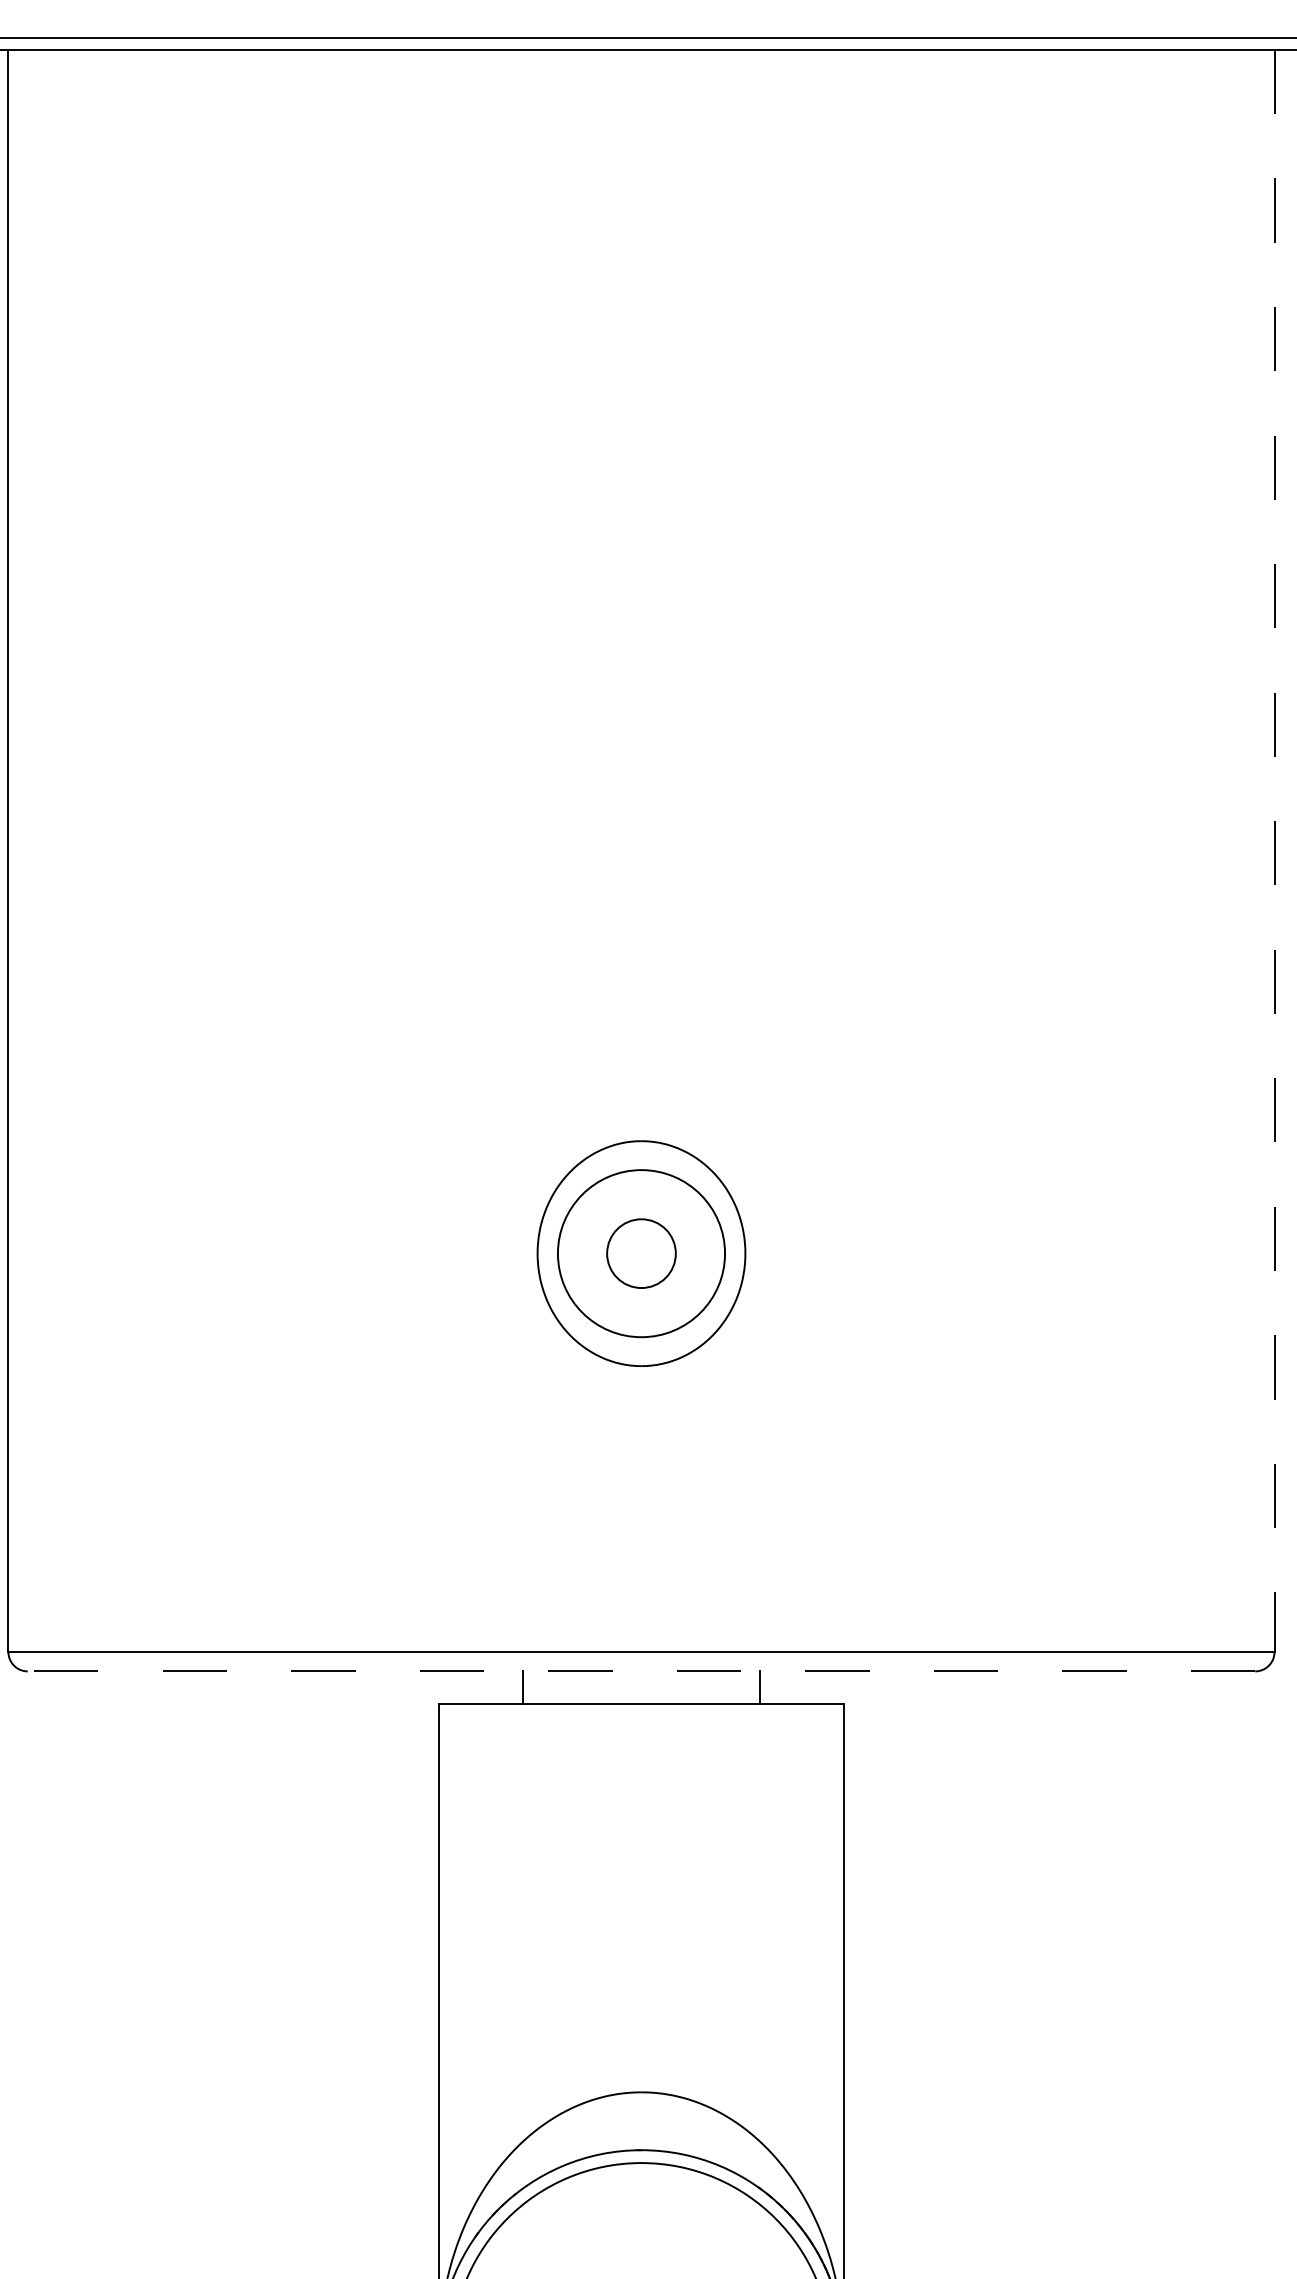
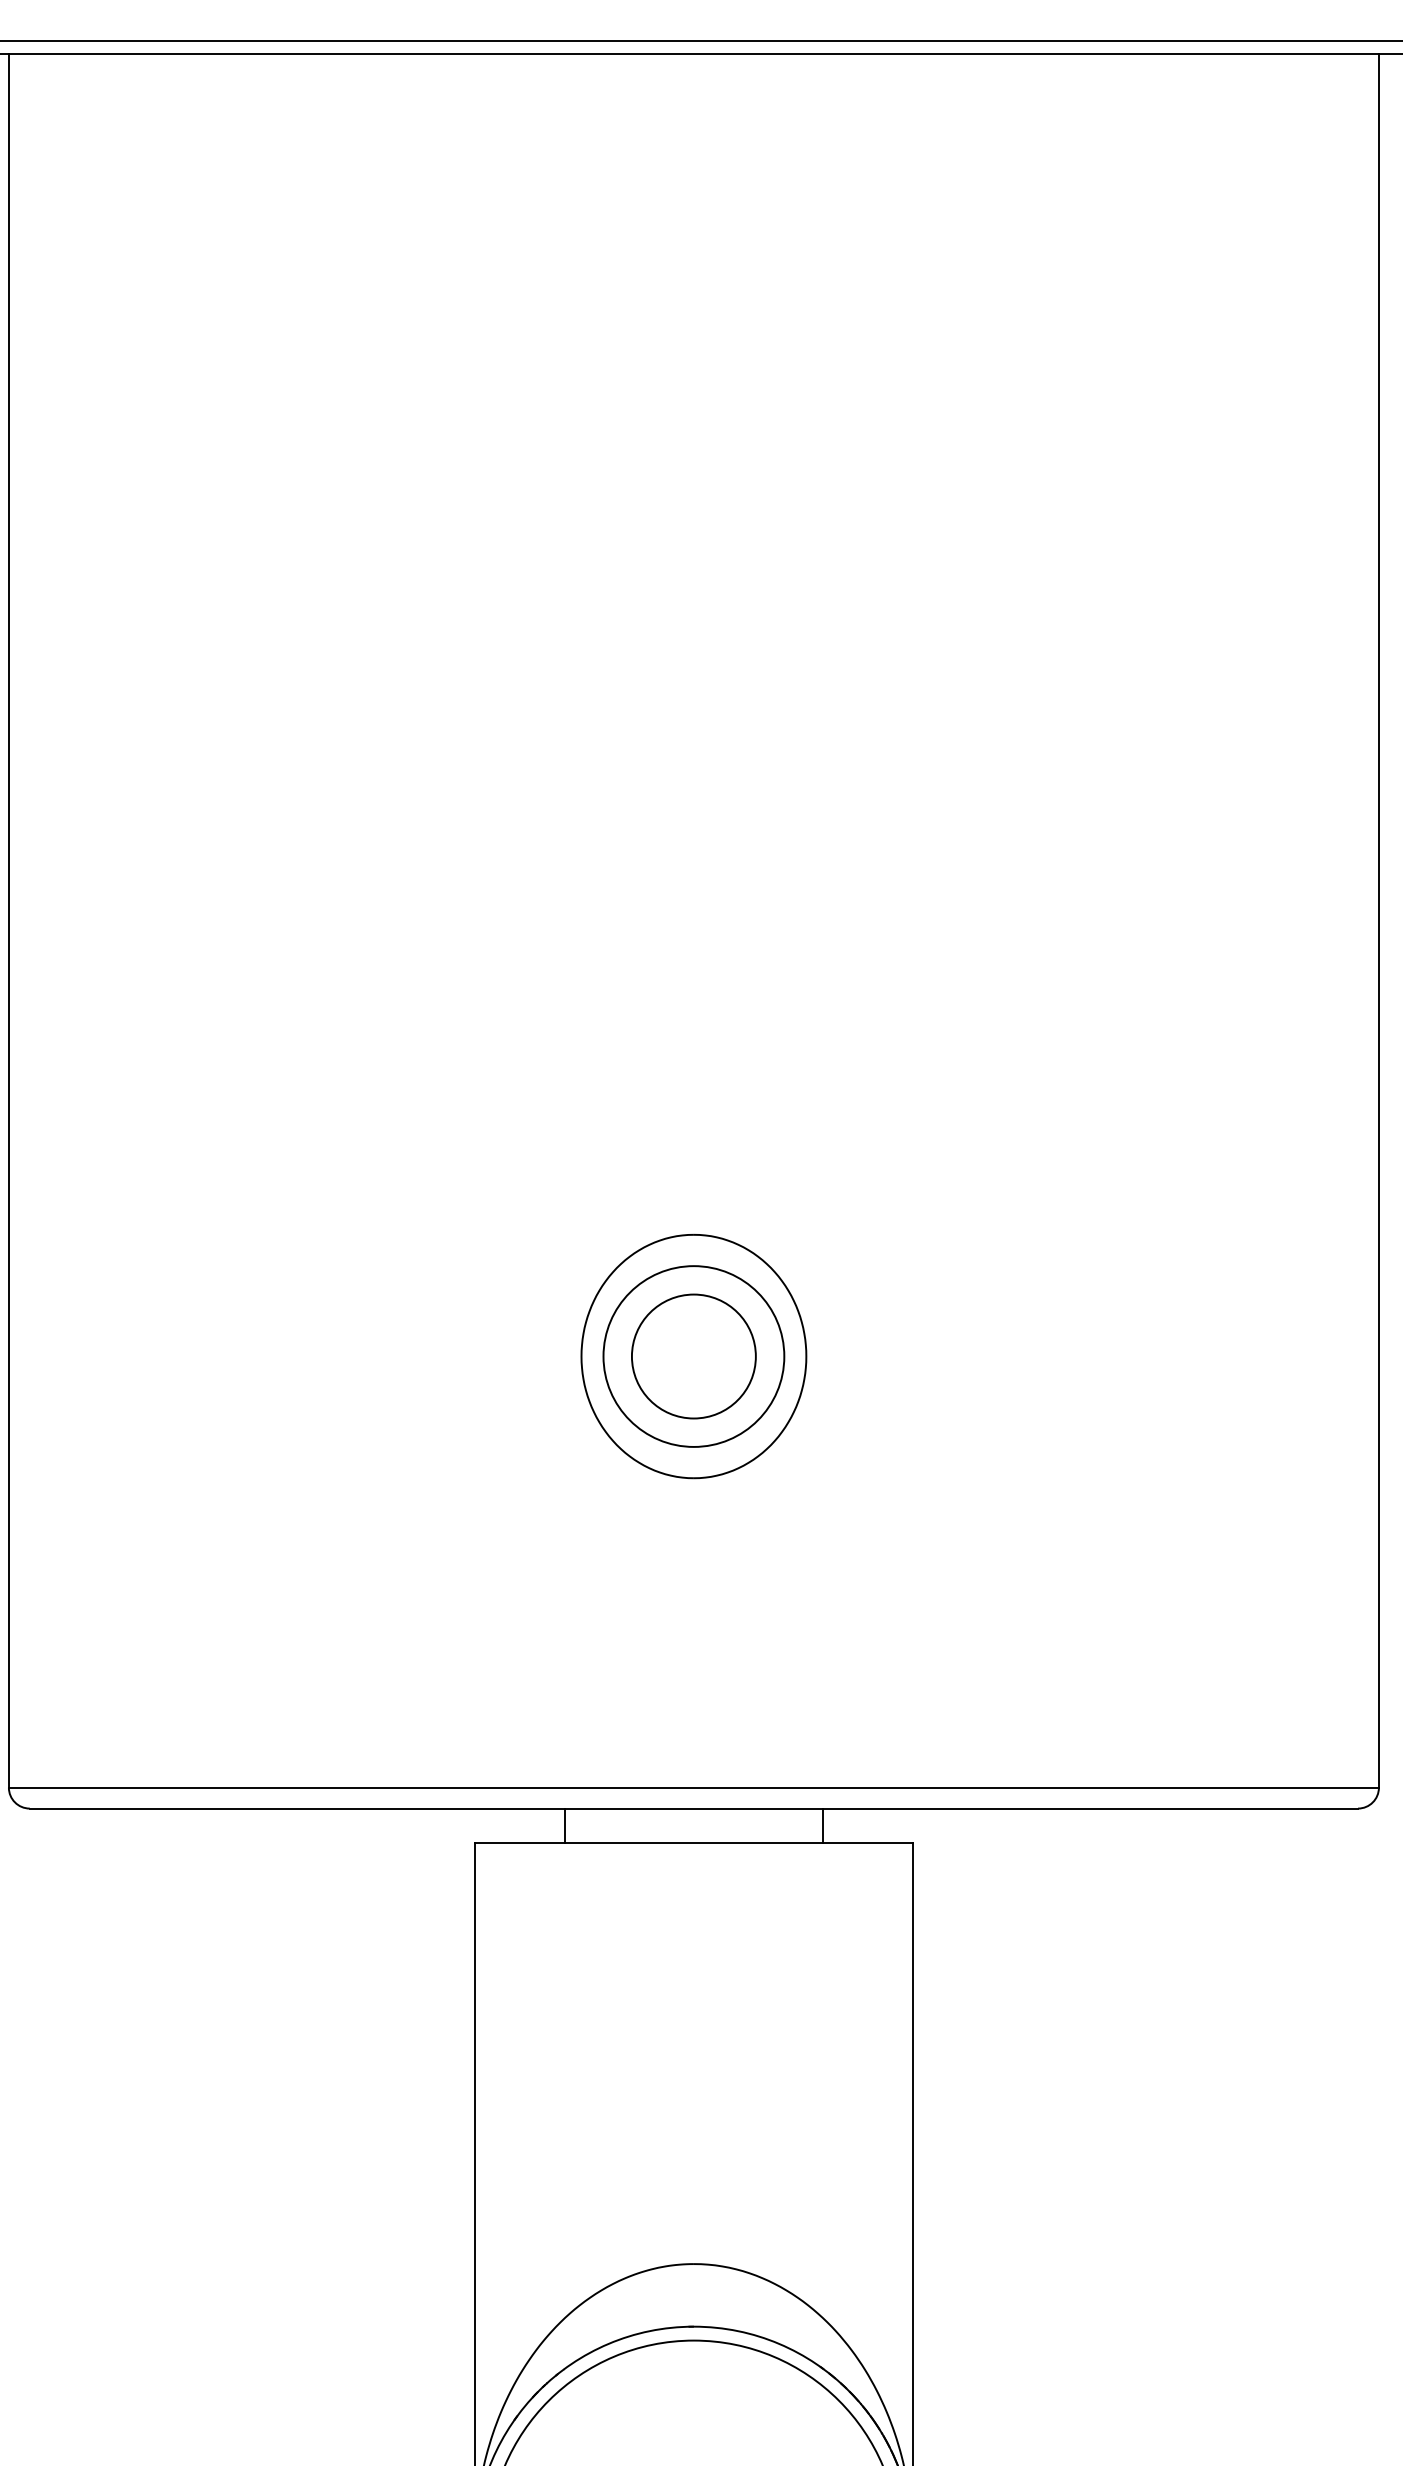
line: (1274, 851) -> (1378, 921), dashed -> solid
circle: (641, 1253) -> (693, 1356), size x1.67
line: (641, 1671) -> (693, 1808), dashed -> solid

